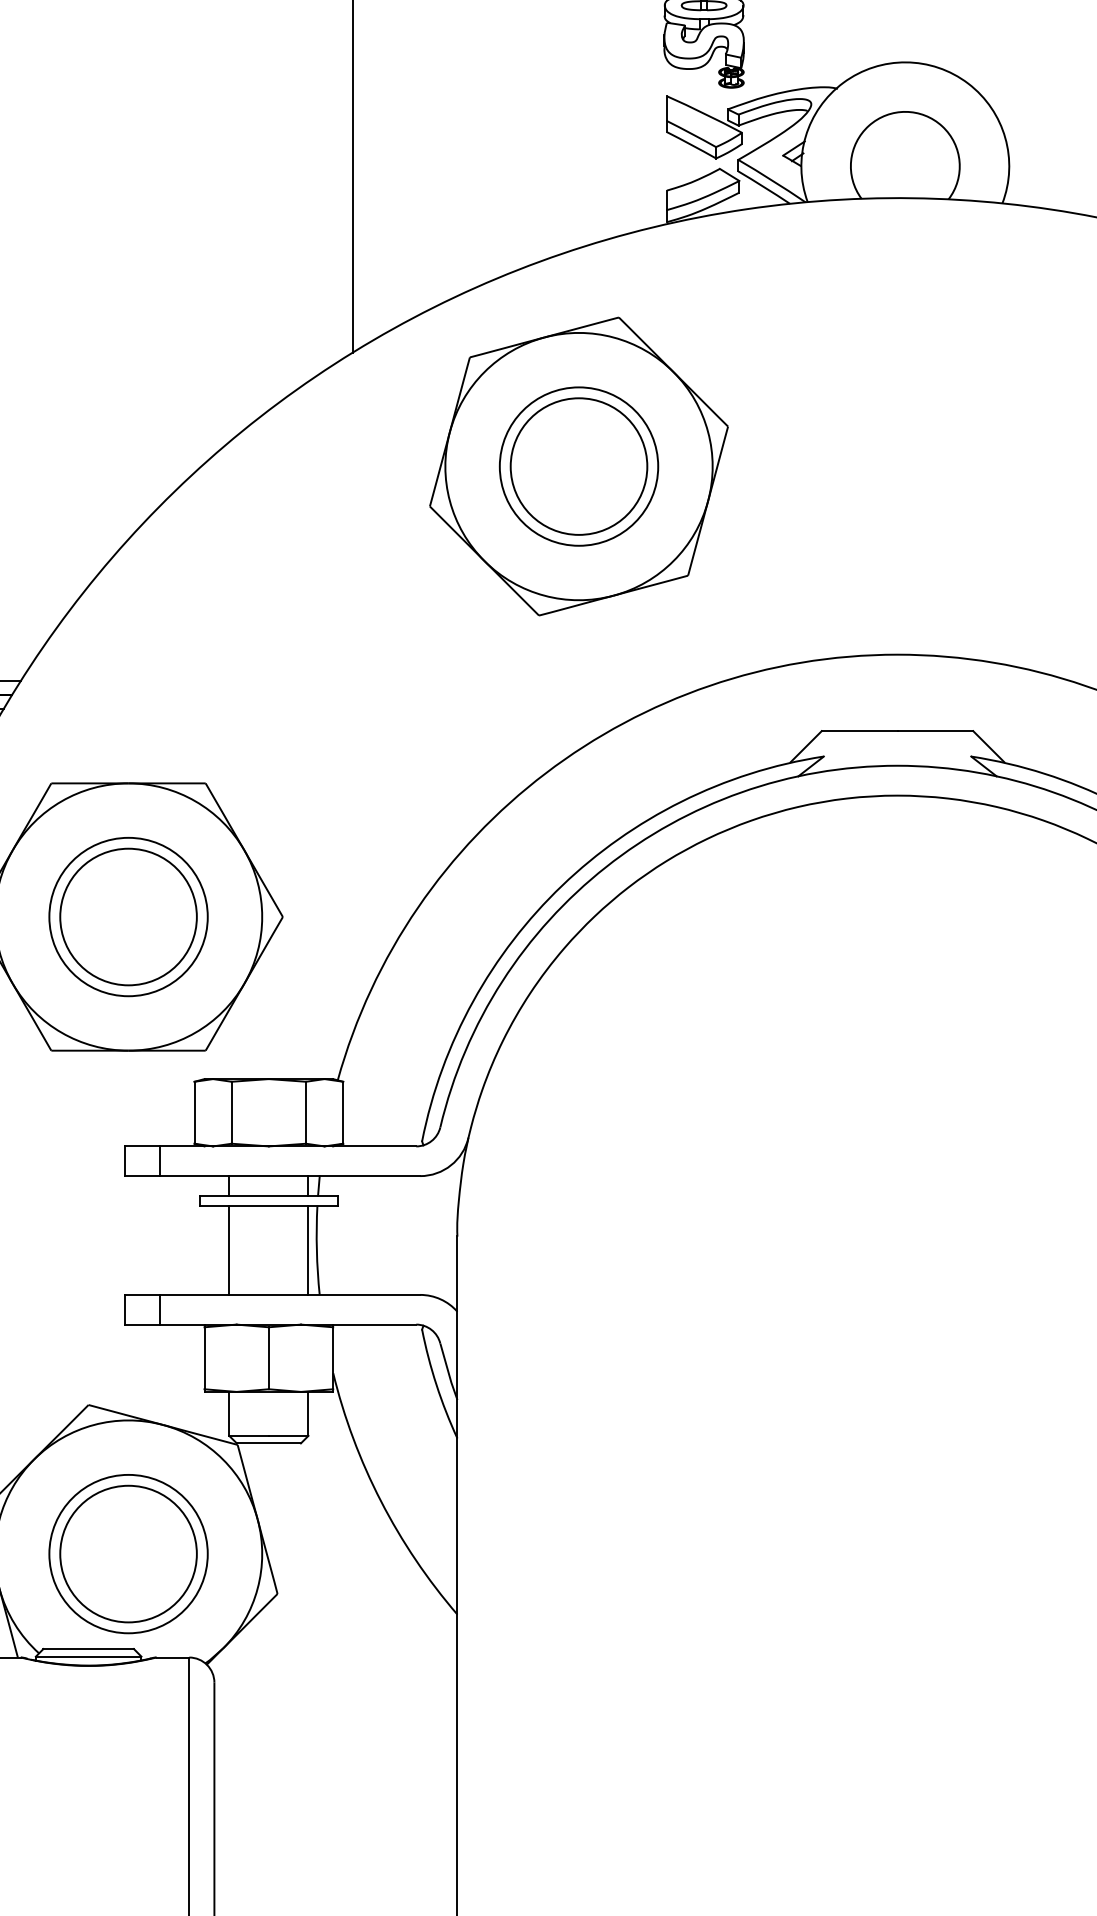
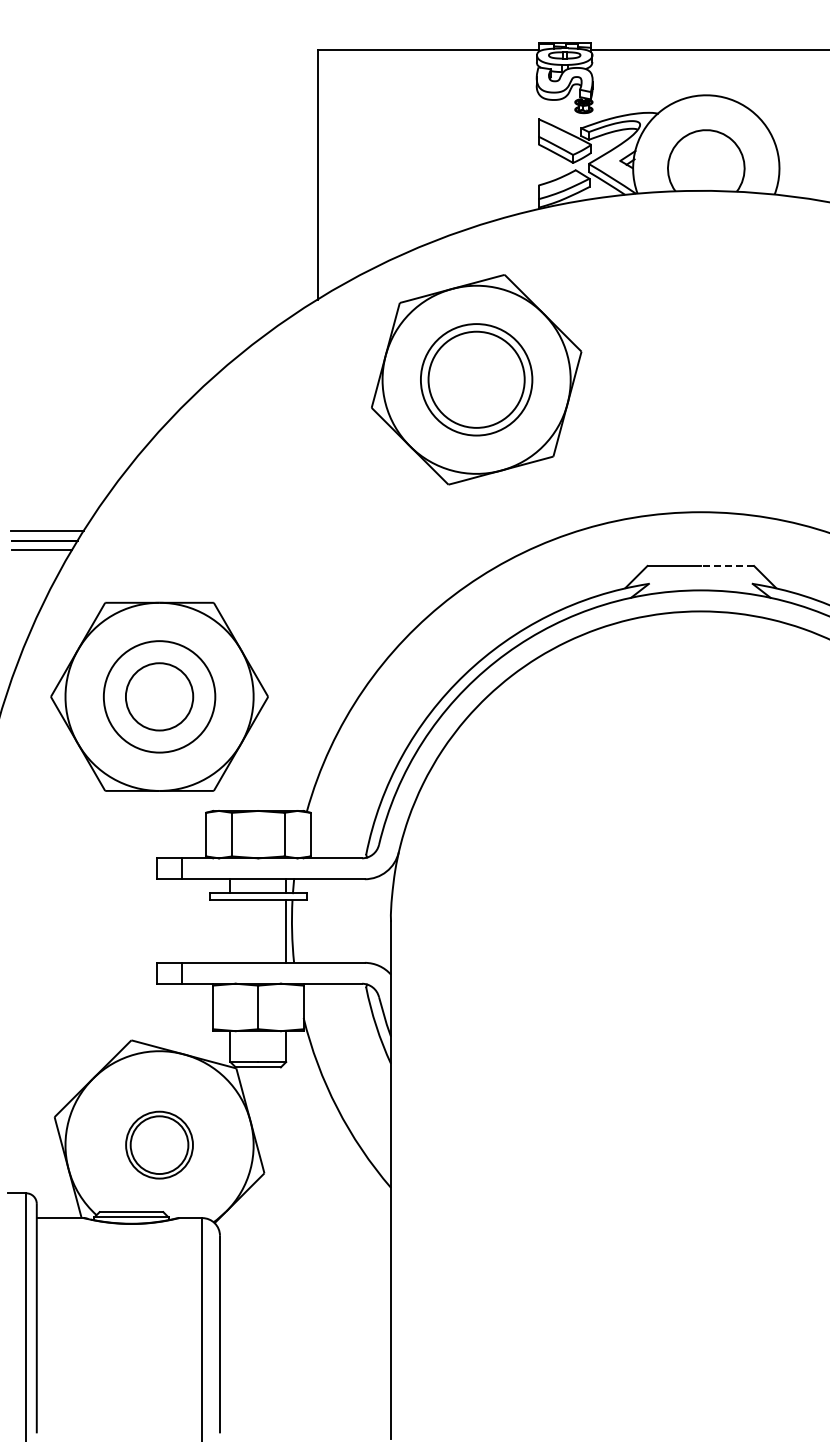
line: (935, 731) -> (727, 566), solid -> dashed
circle: (128, 916) -> (159, 696), size x0.7
line: (229, 1250) -> (230, 931), removed
part: (128, 1552) -> (159, 1144), size x0.6

